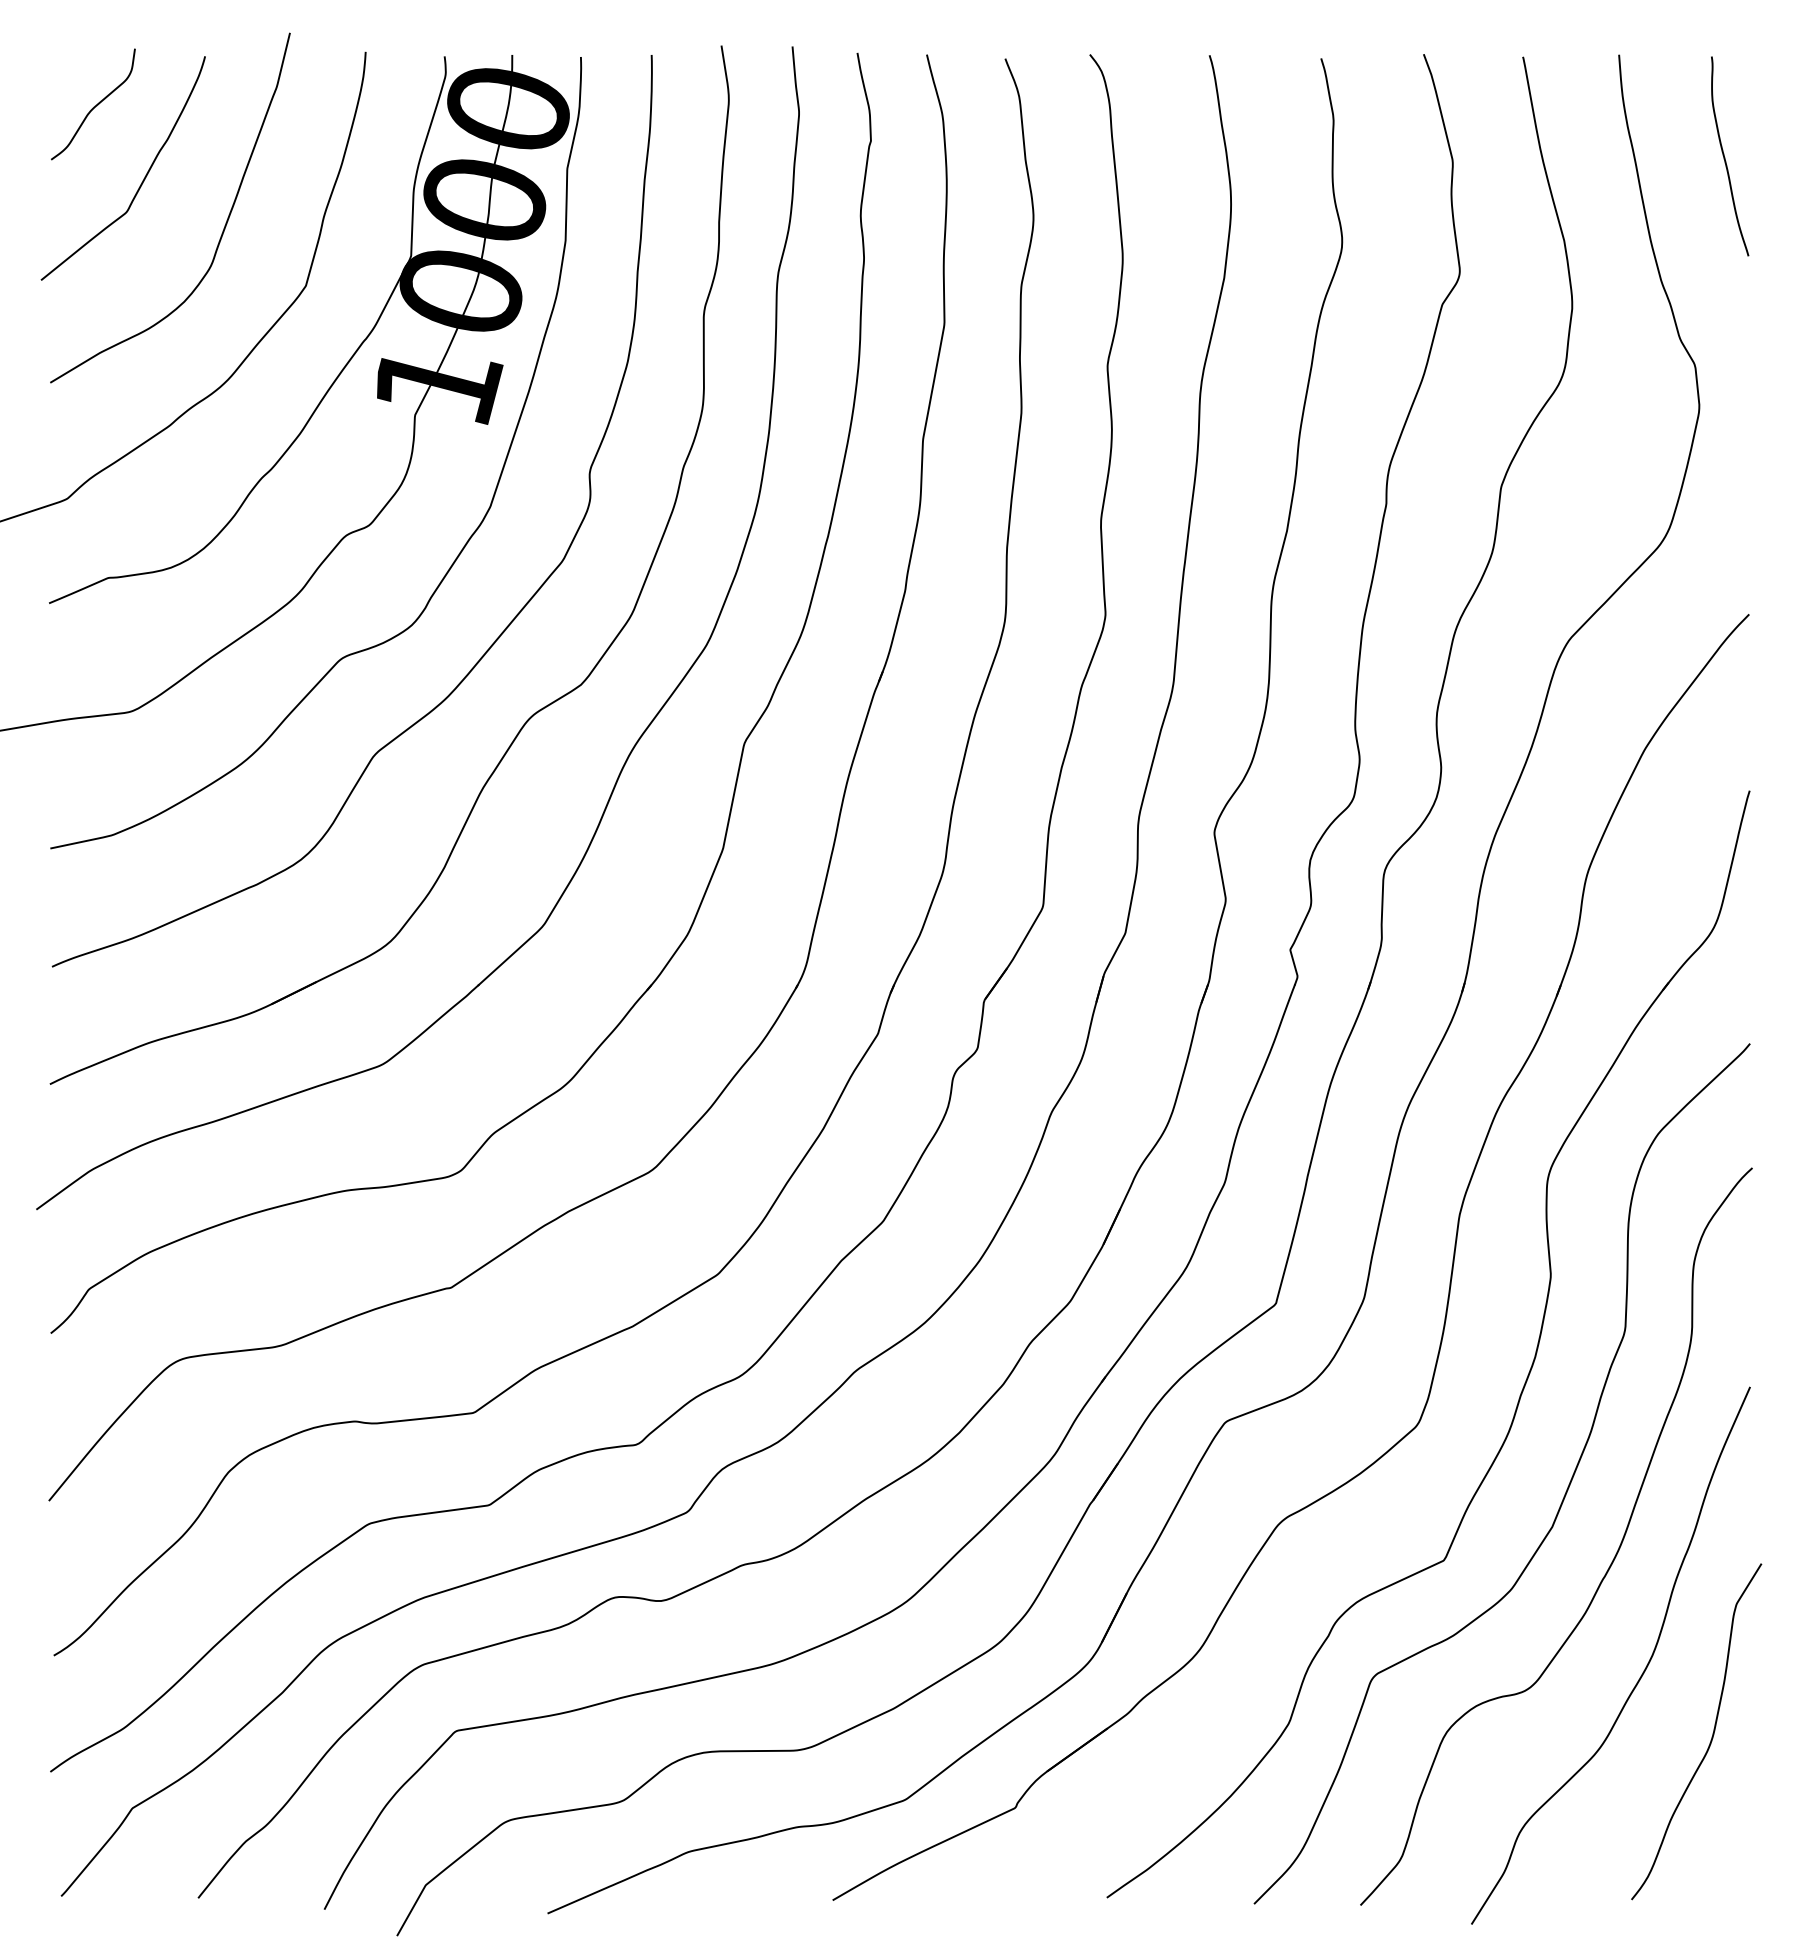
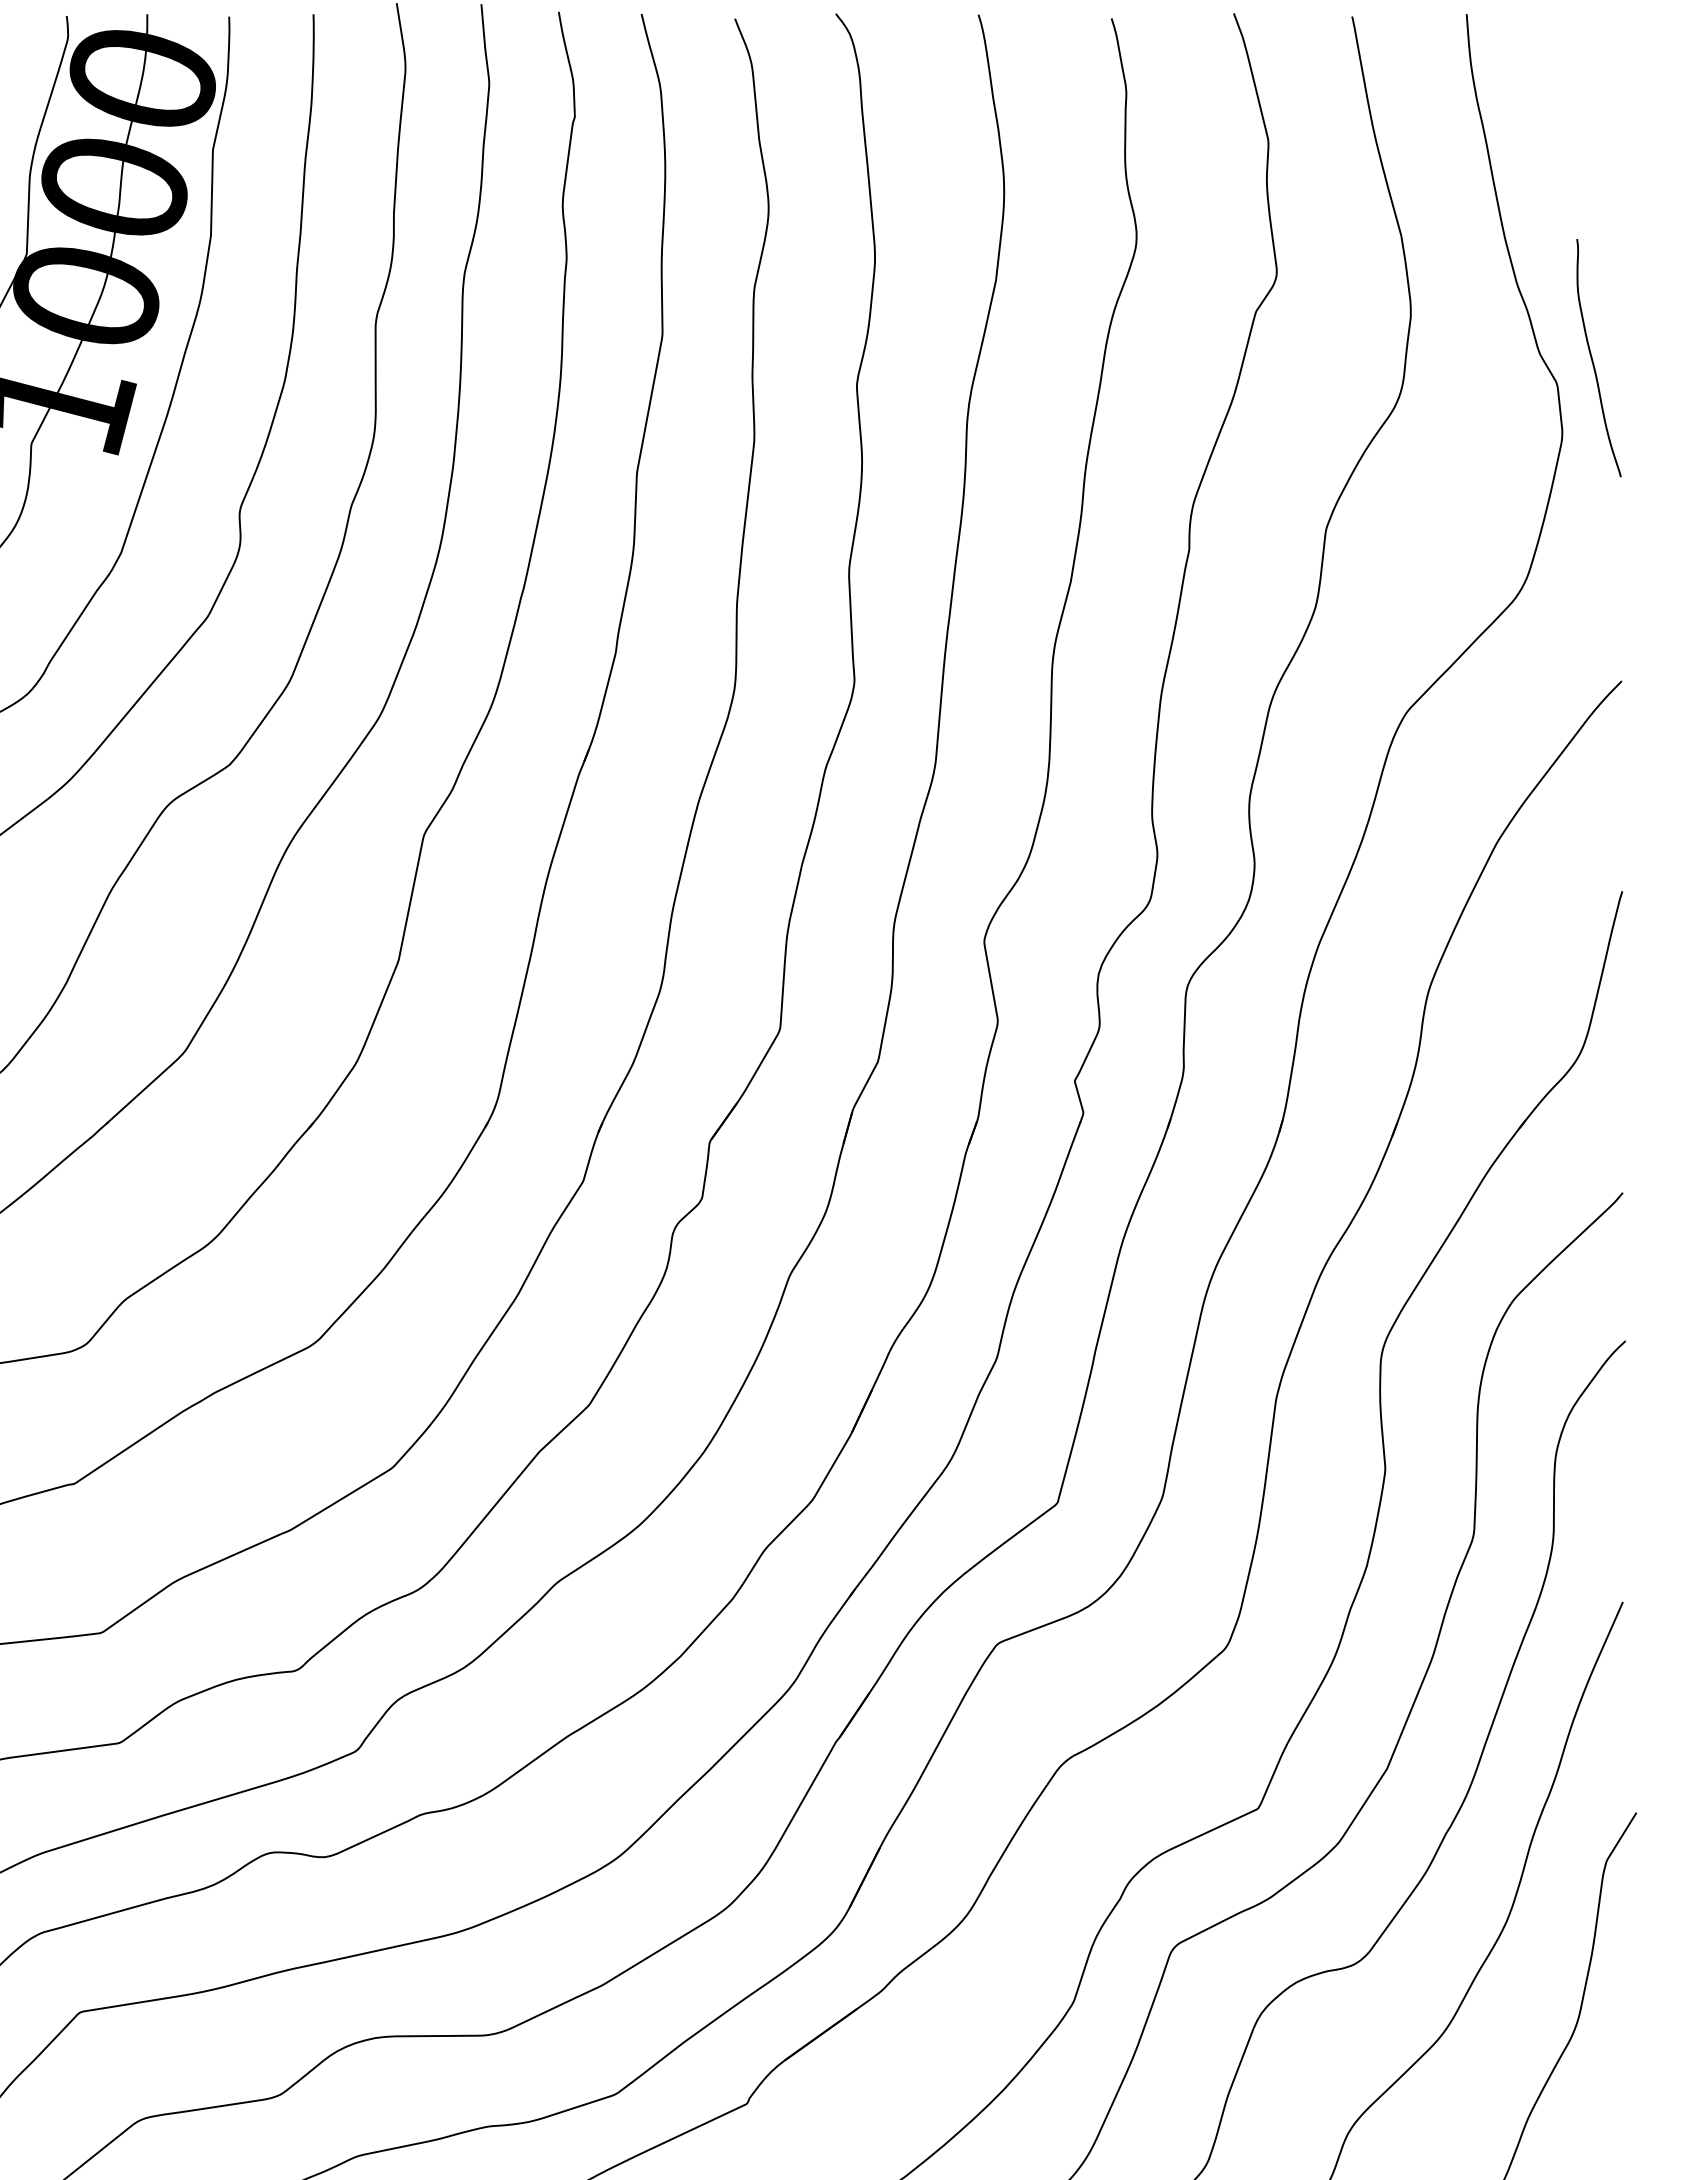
curve: (1725, 157) -> (1593, 359), moved

